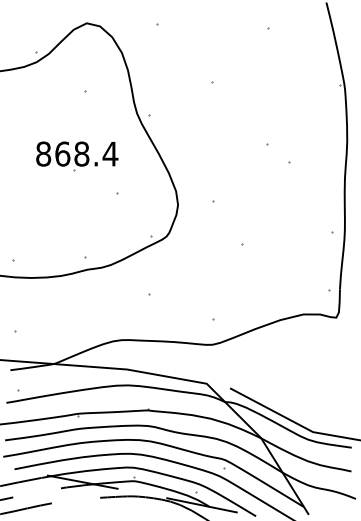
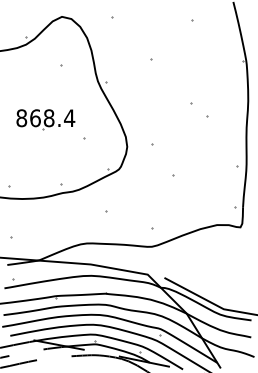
part: (77, 156) -> (46, 119), moved

